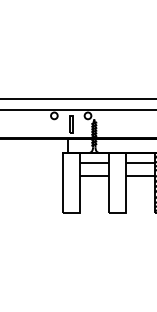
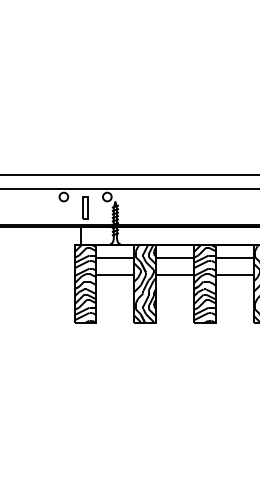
hatch: (71, 182) -> (85, 283), added
hatch: (117, 182) -> (145, 283), added

